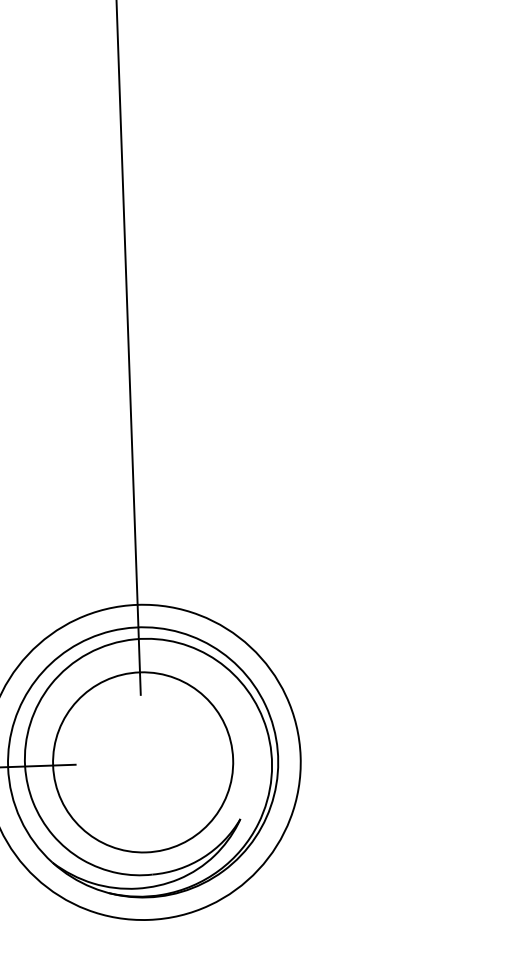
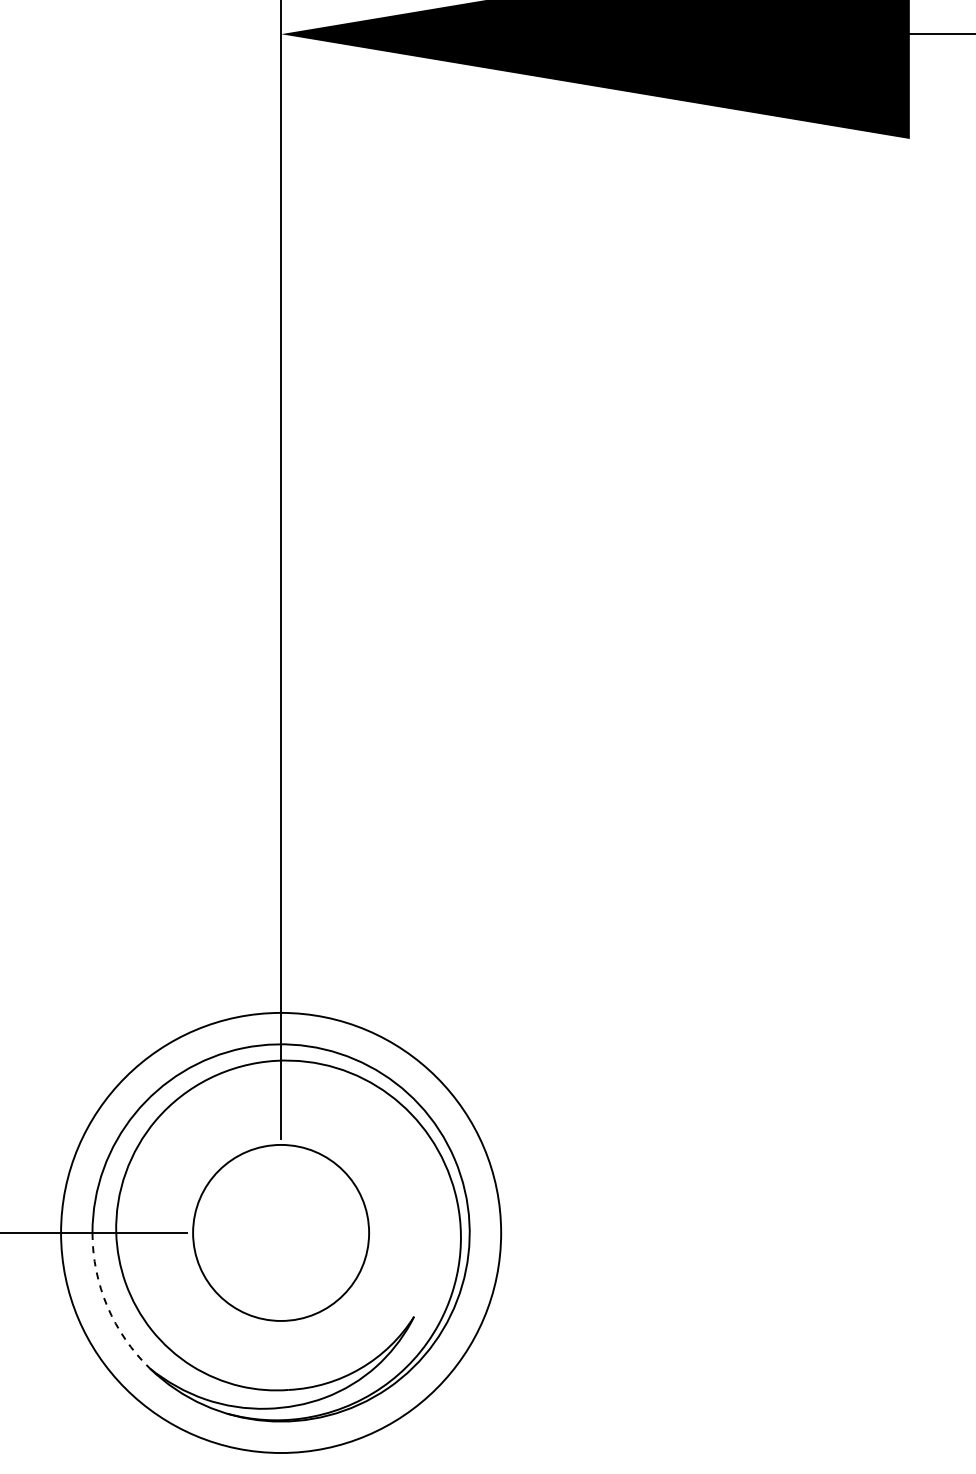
circle: (142, 762) -> (280, 1232), size x0.7
arc: (20, 819) -> (107, 1306), solid -> dashed

